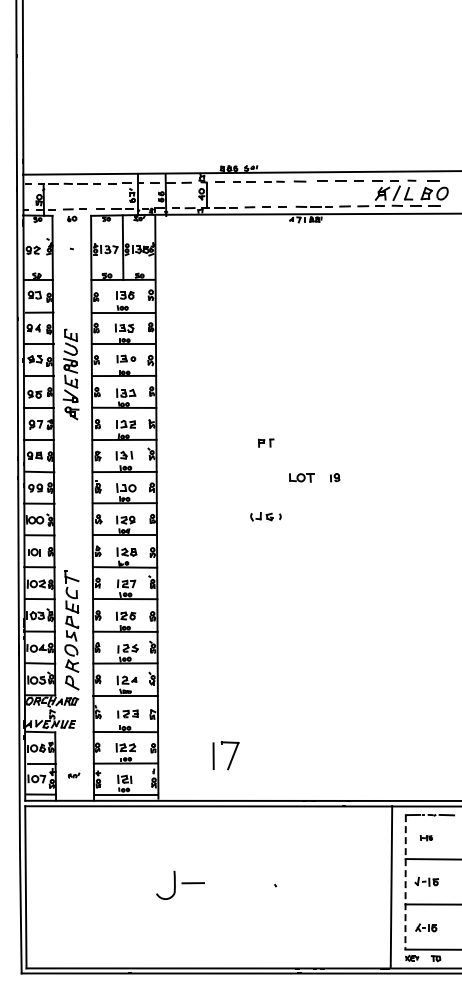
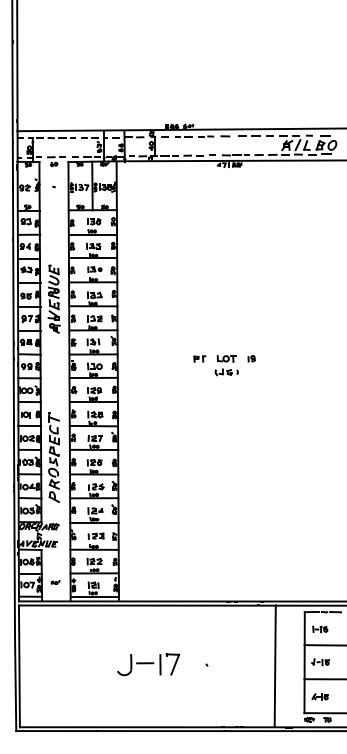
part: (70, 374) -> (53, 299), moved
part: (266, 442) -> (200, 358), moved
part: (265, 516) -> (226, 372), moved
part: (71, 630) -> (53, 457), moved
part: (231, 757) -> (173, 665), moved
part: (426, 837) -> (320, 628), size x1.67
line: (405, 882) -> (304, 662), dashed -> solid
line: (391, 886) -> (275, 665), moved

